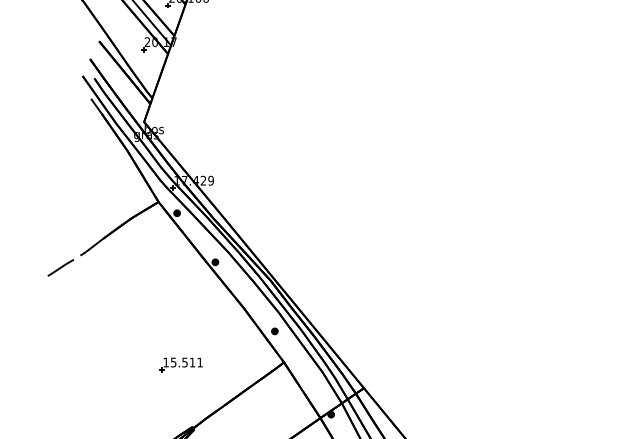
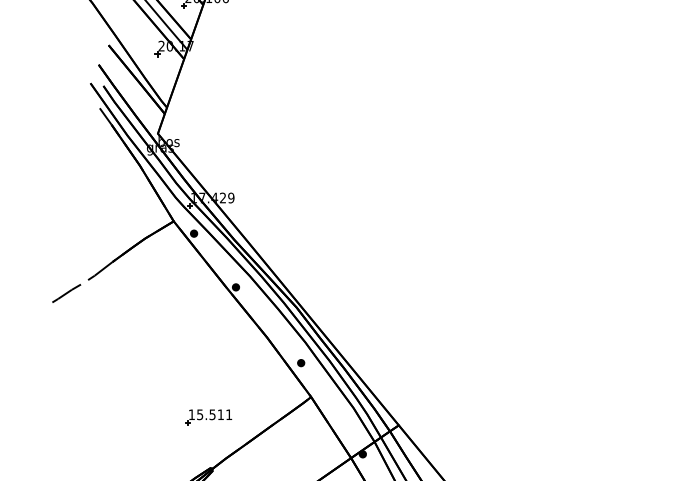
part: (180, 364) -> (207, 416), moved

